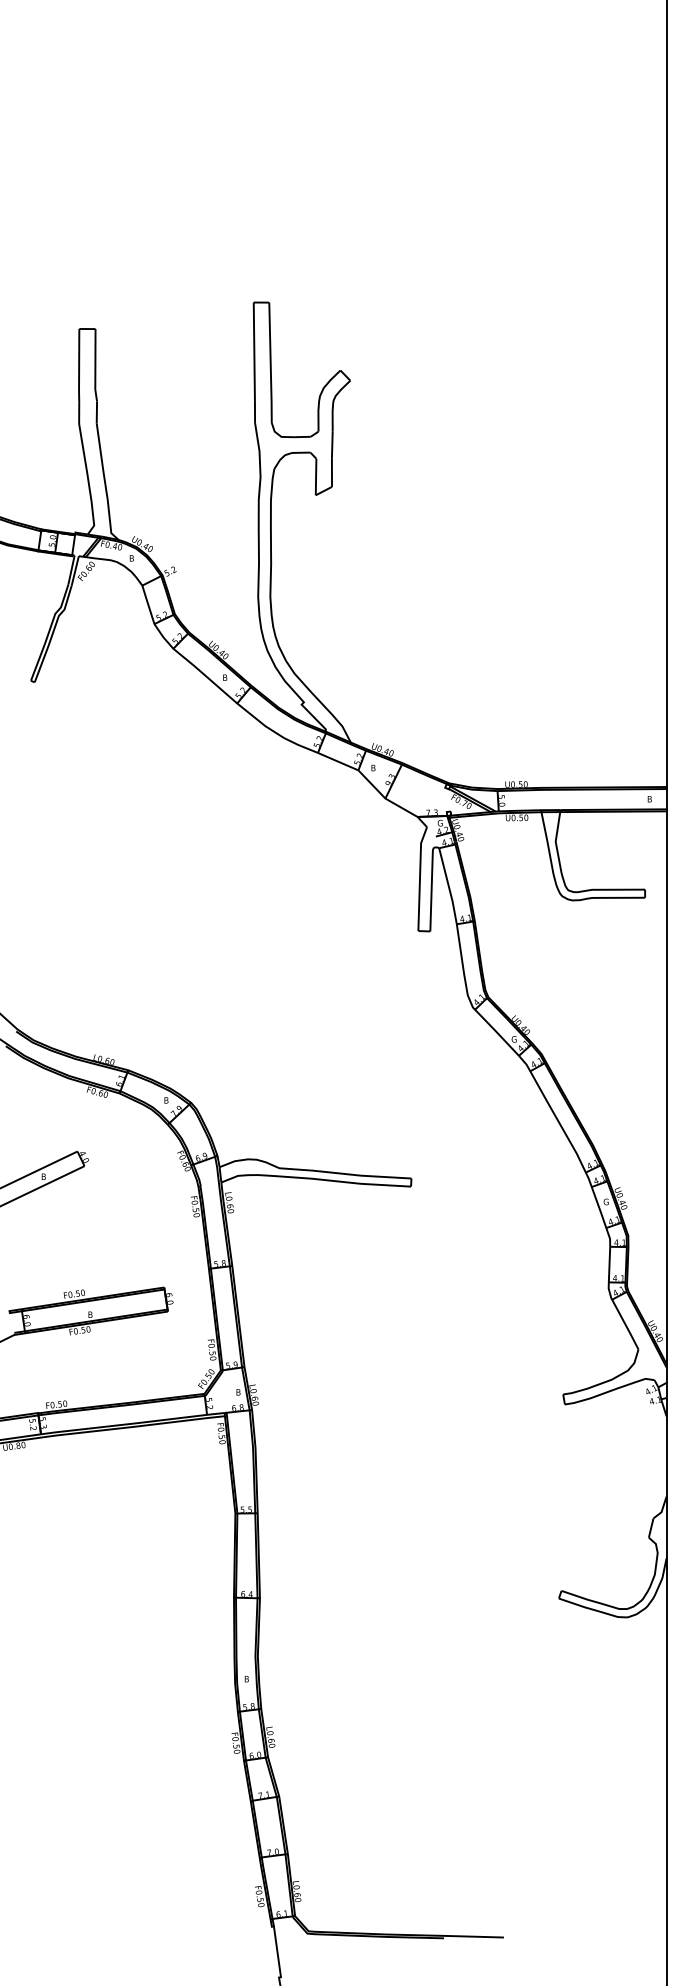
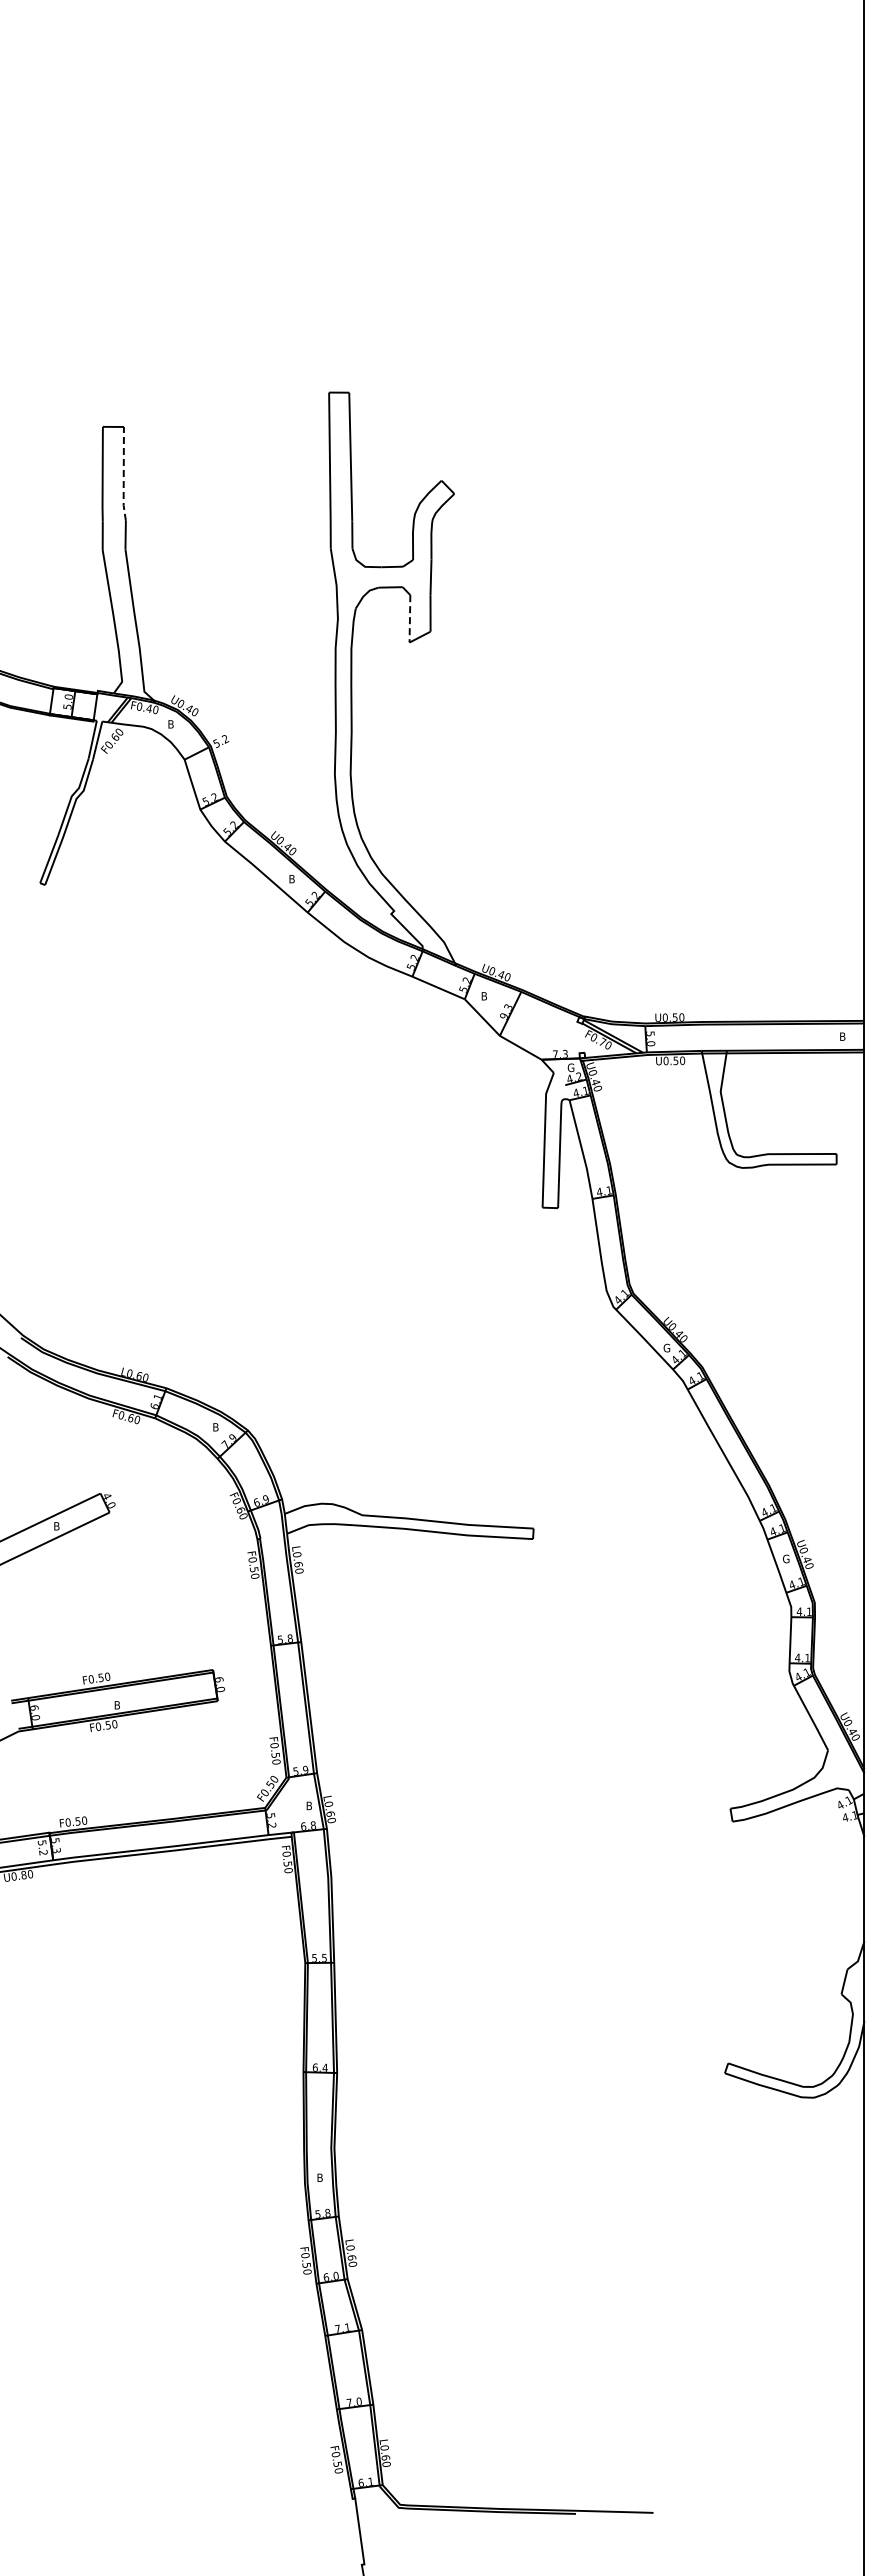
line: (95, 365) -> (123, 474), solid -> dashed
line: (315, 476) -> (409, 618), solid -> dashed

